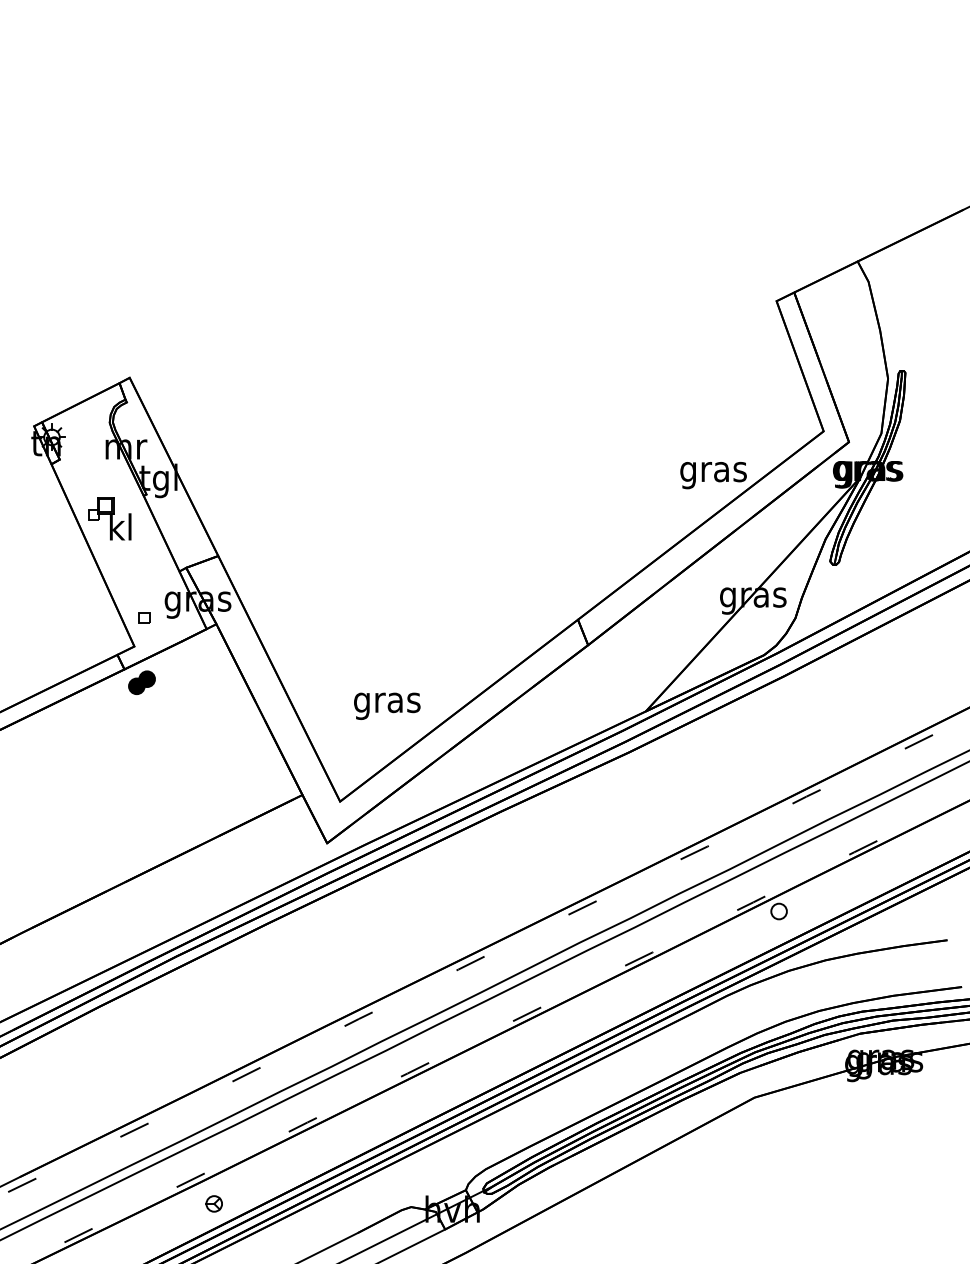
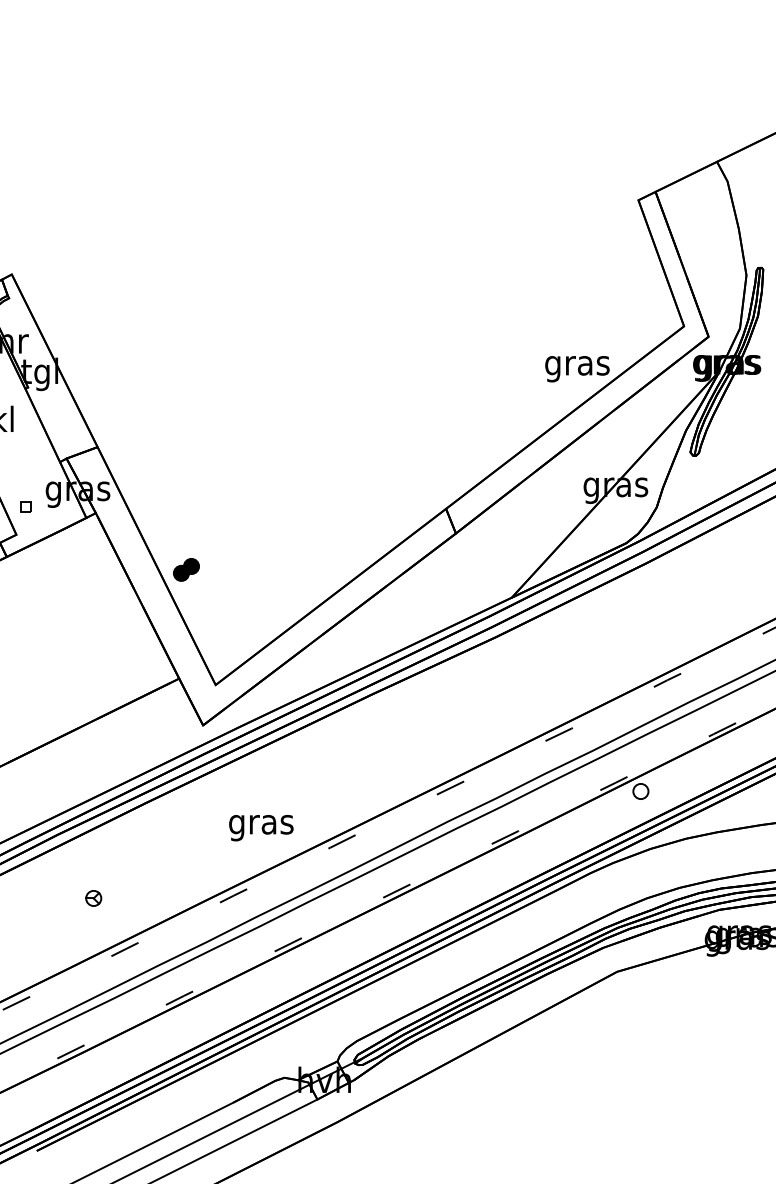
part: (141, 682) -> (185, 569), moved
text: (387, 705) -> (261, 827), moved
part: (213, 1203) -> (93, 898), moved

